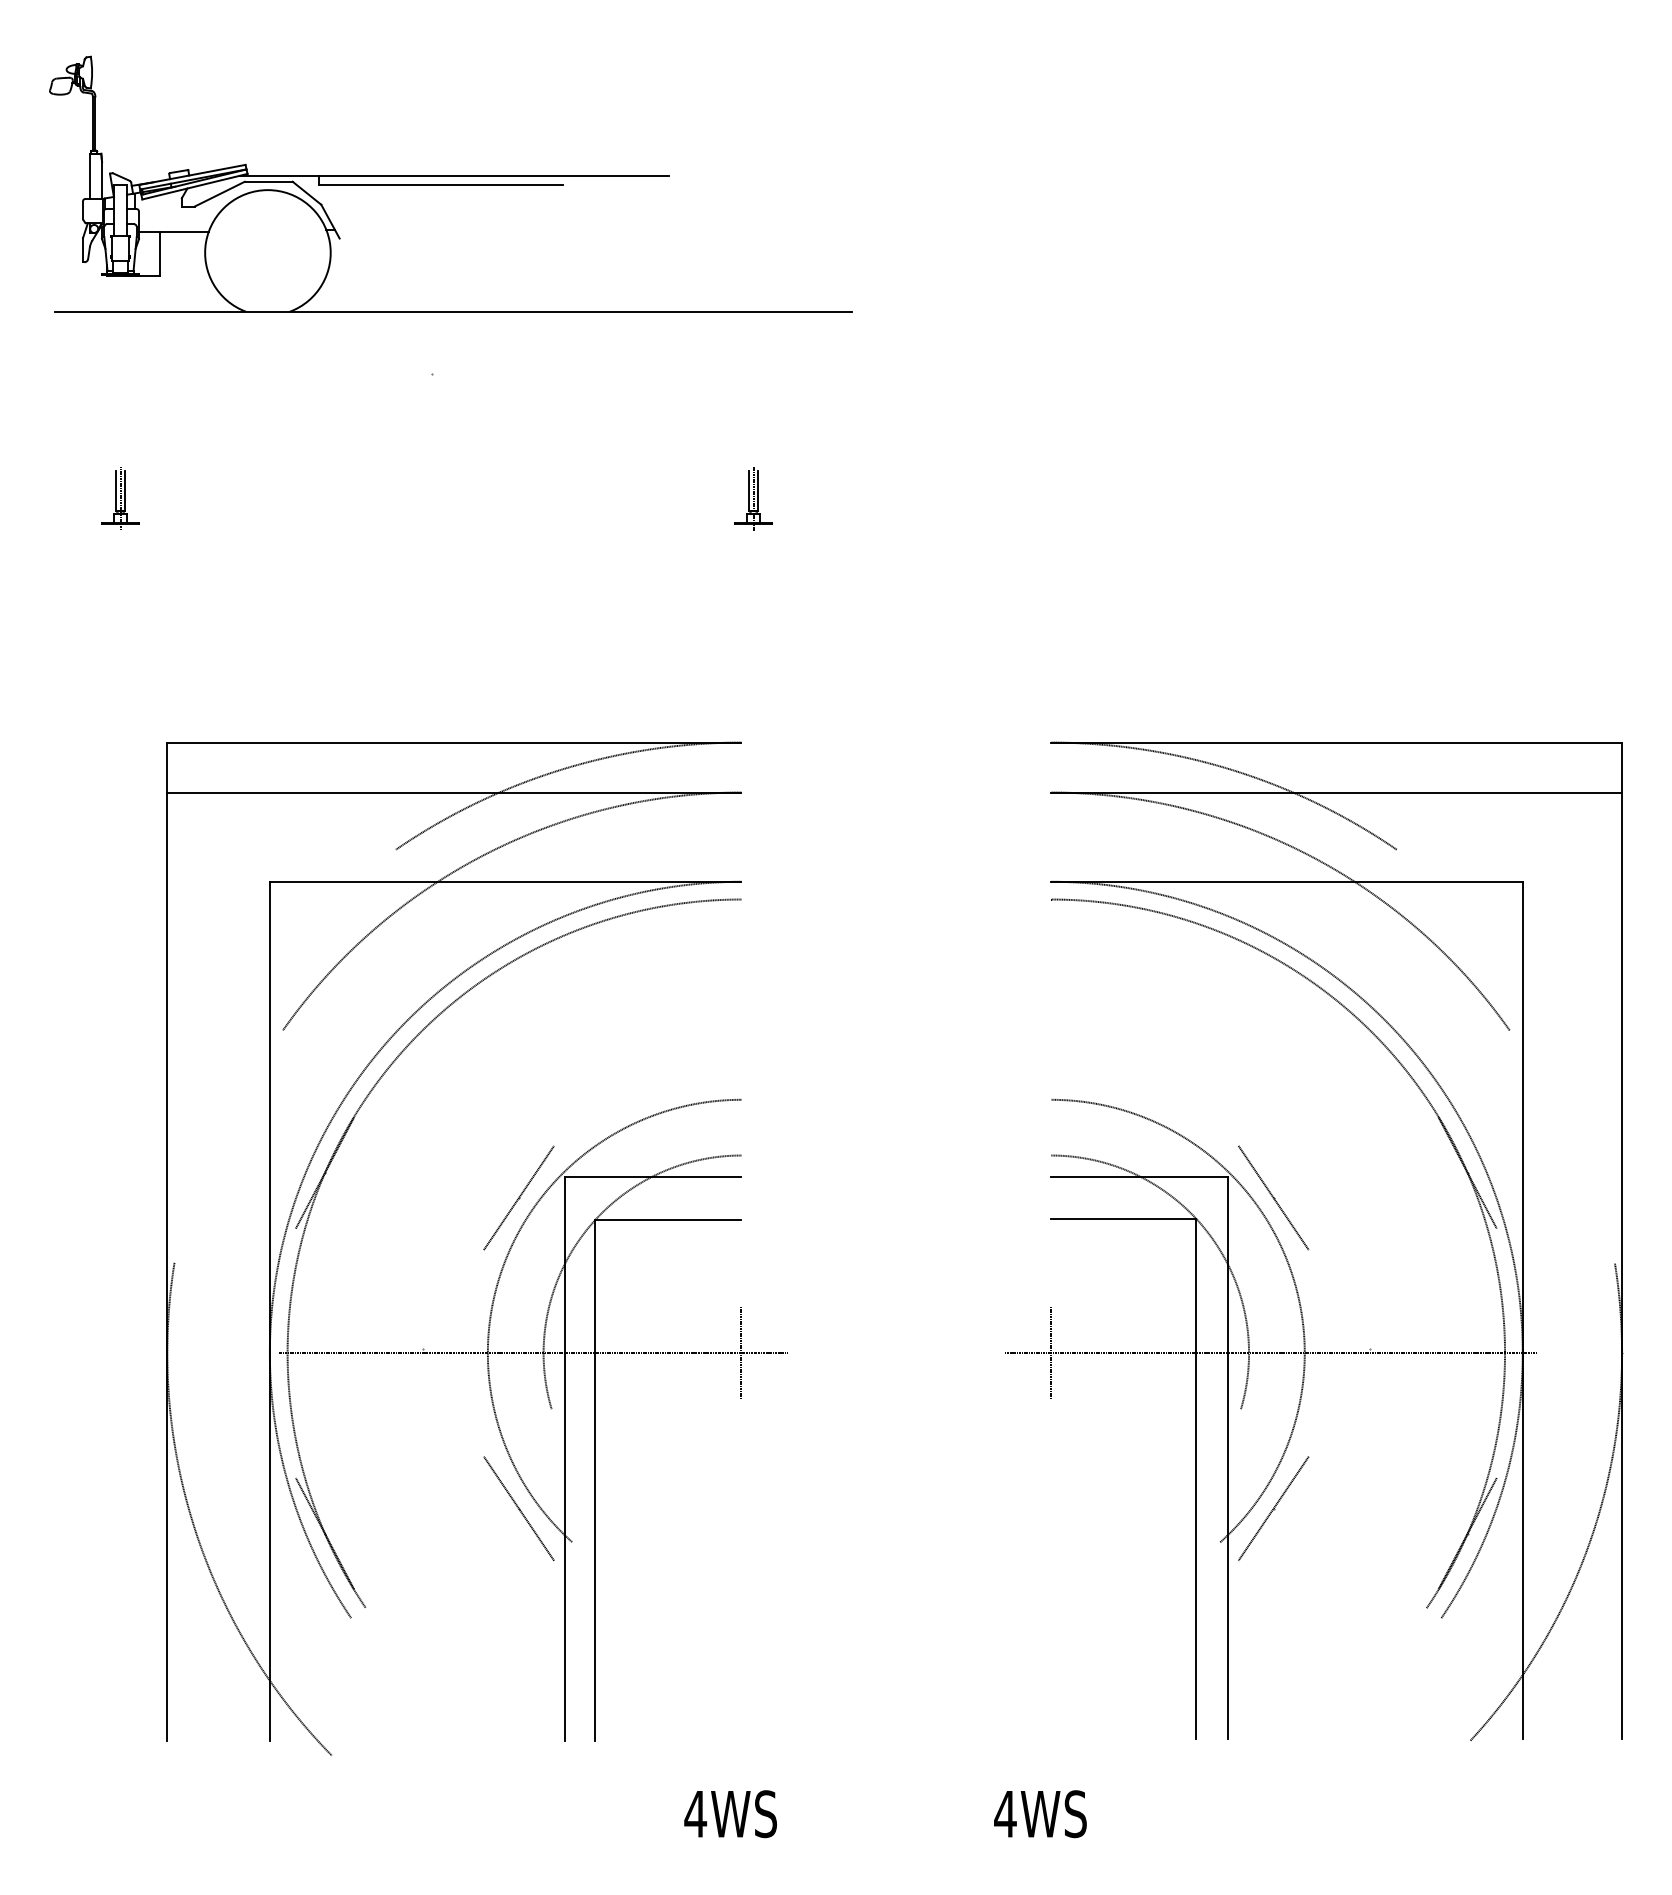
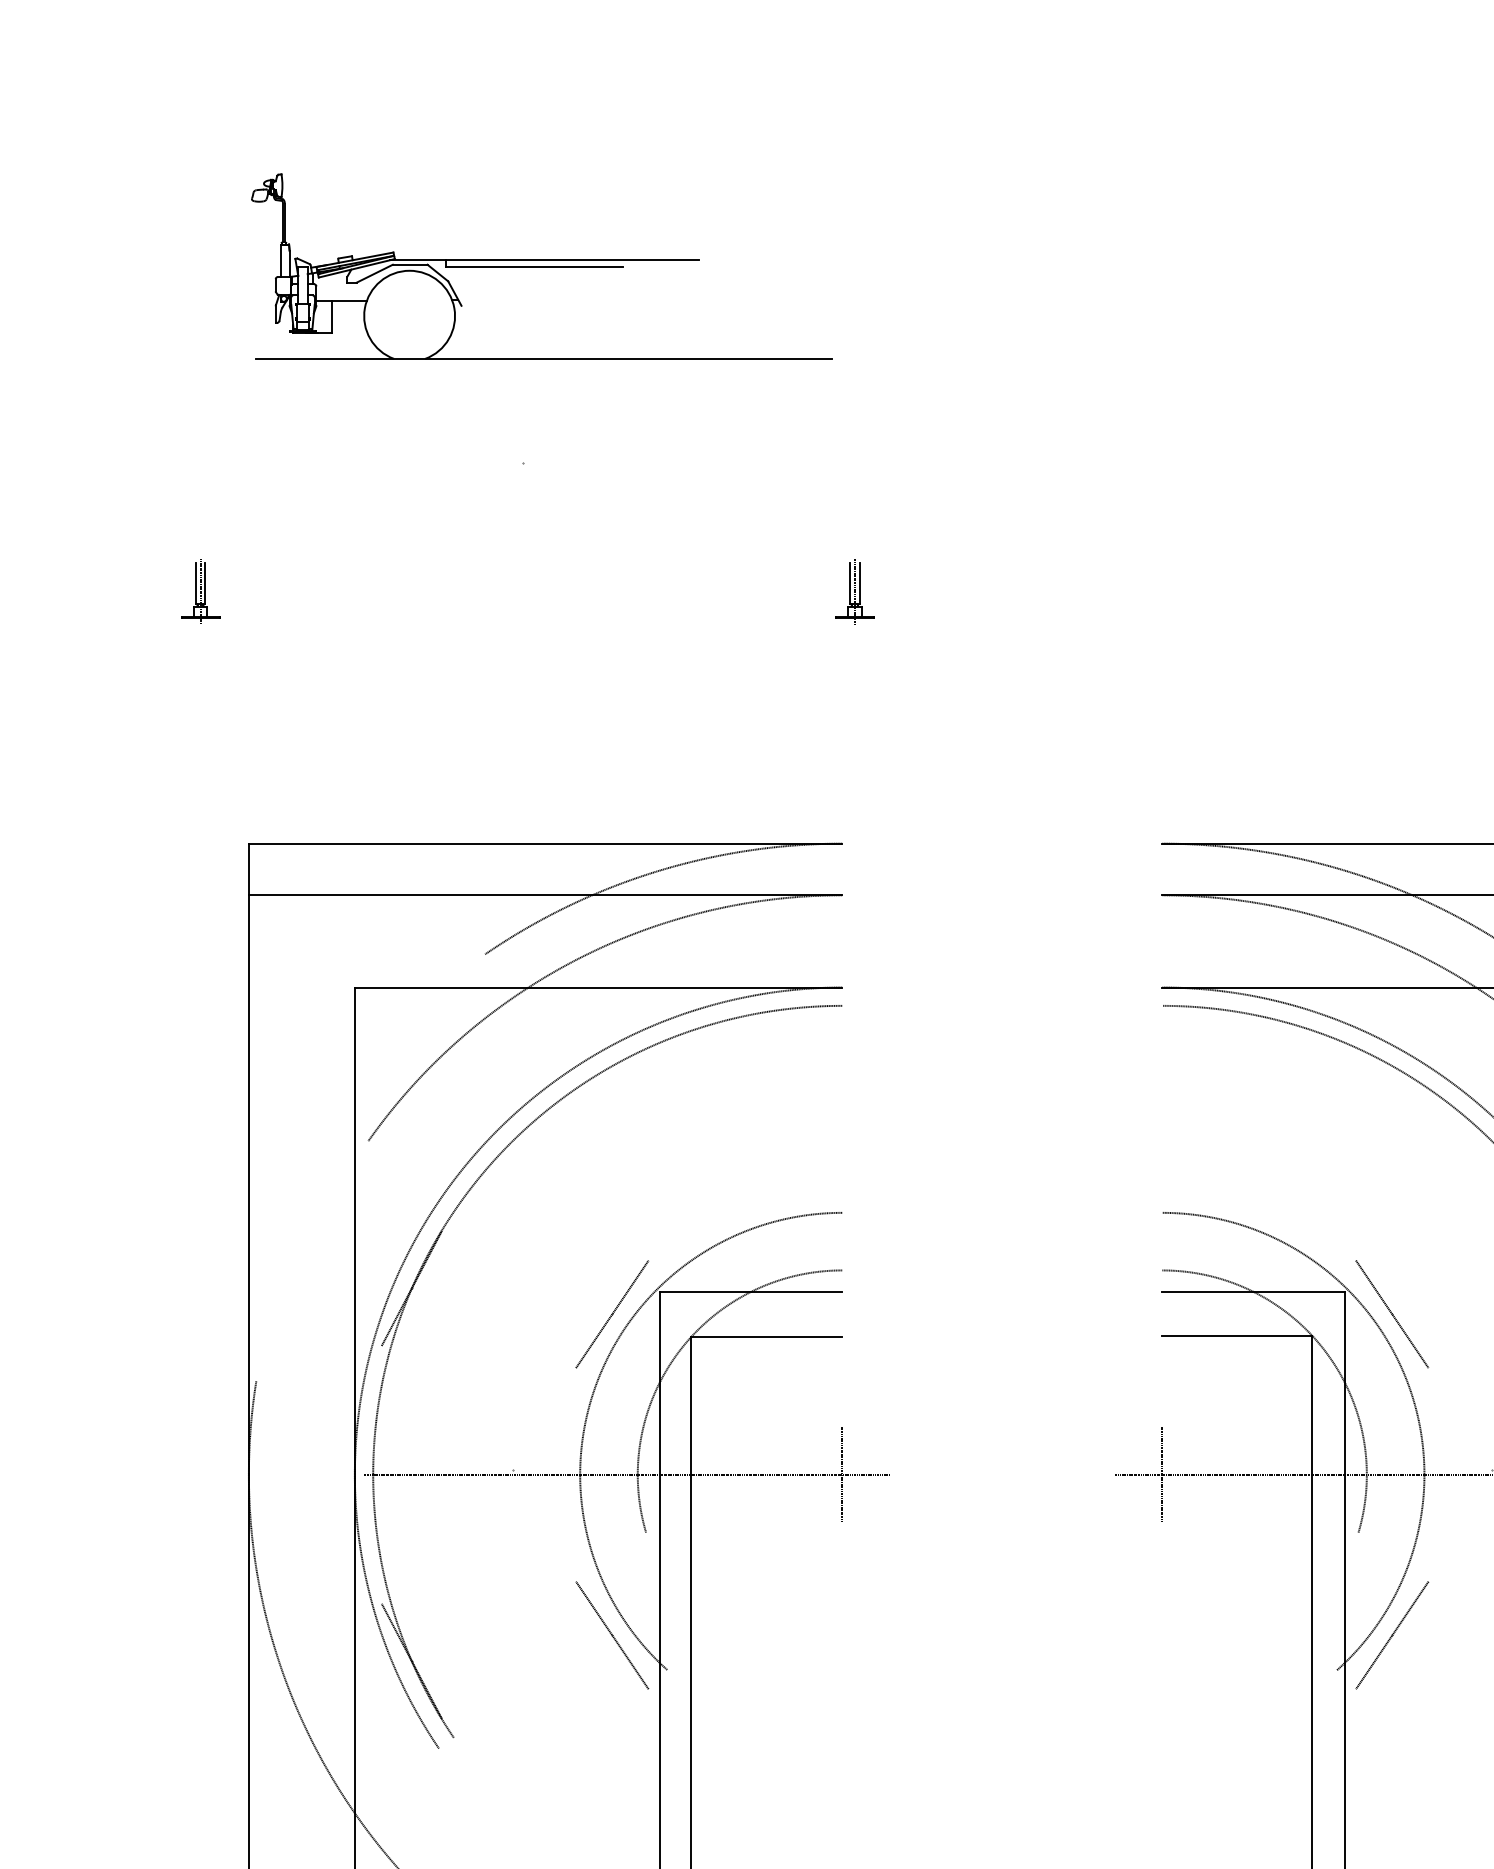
part: (450, 183) -> (541, 265), size x0.7

